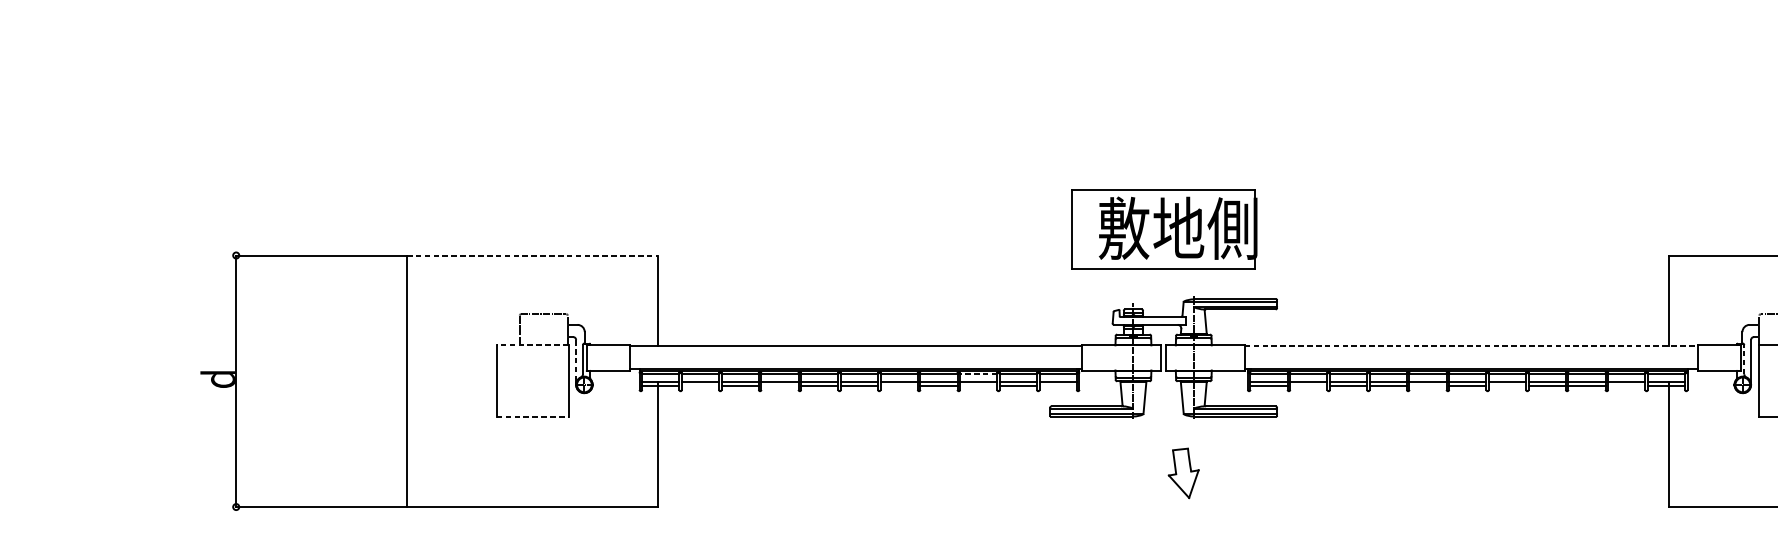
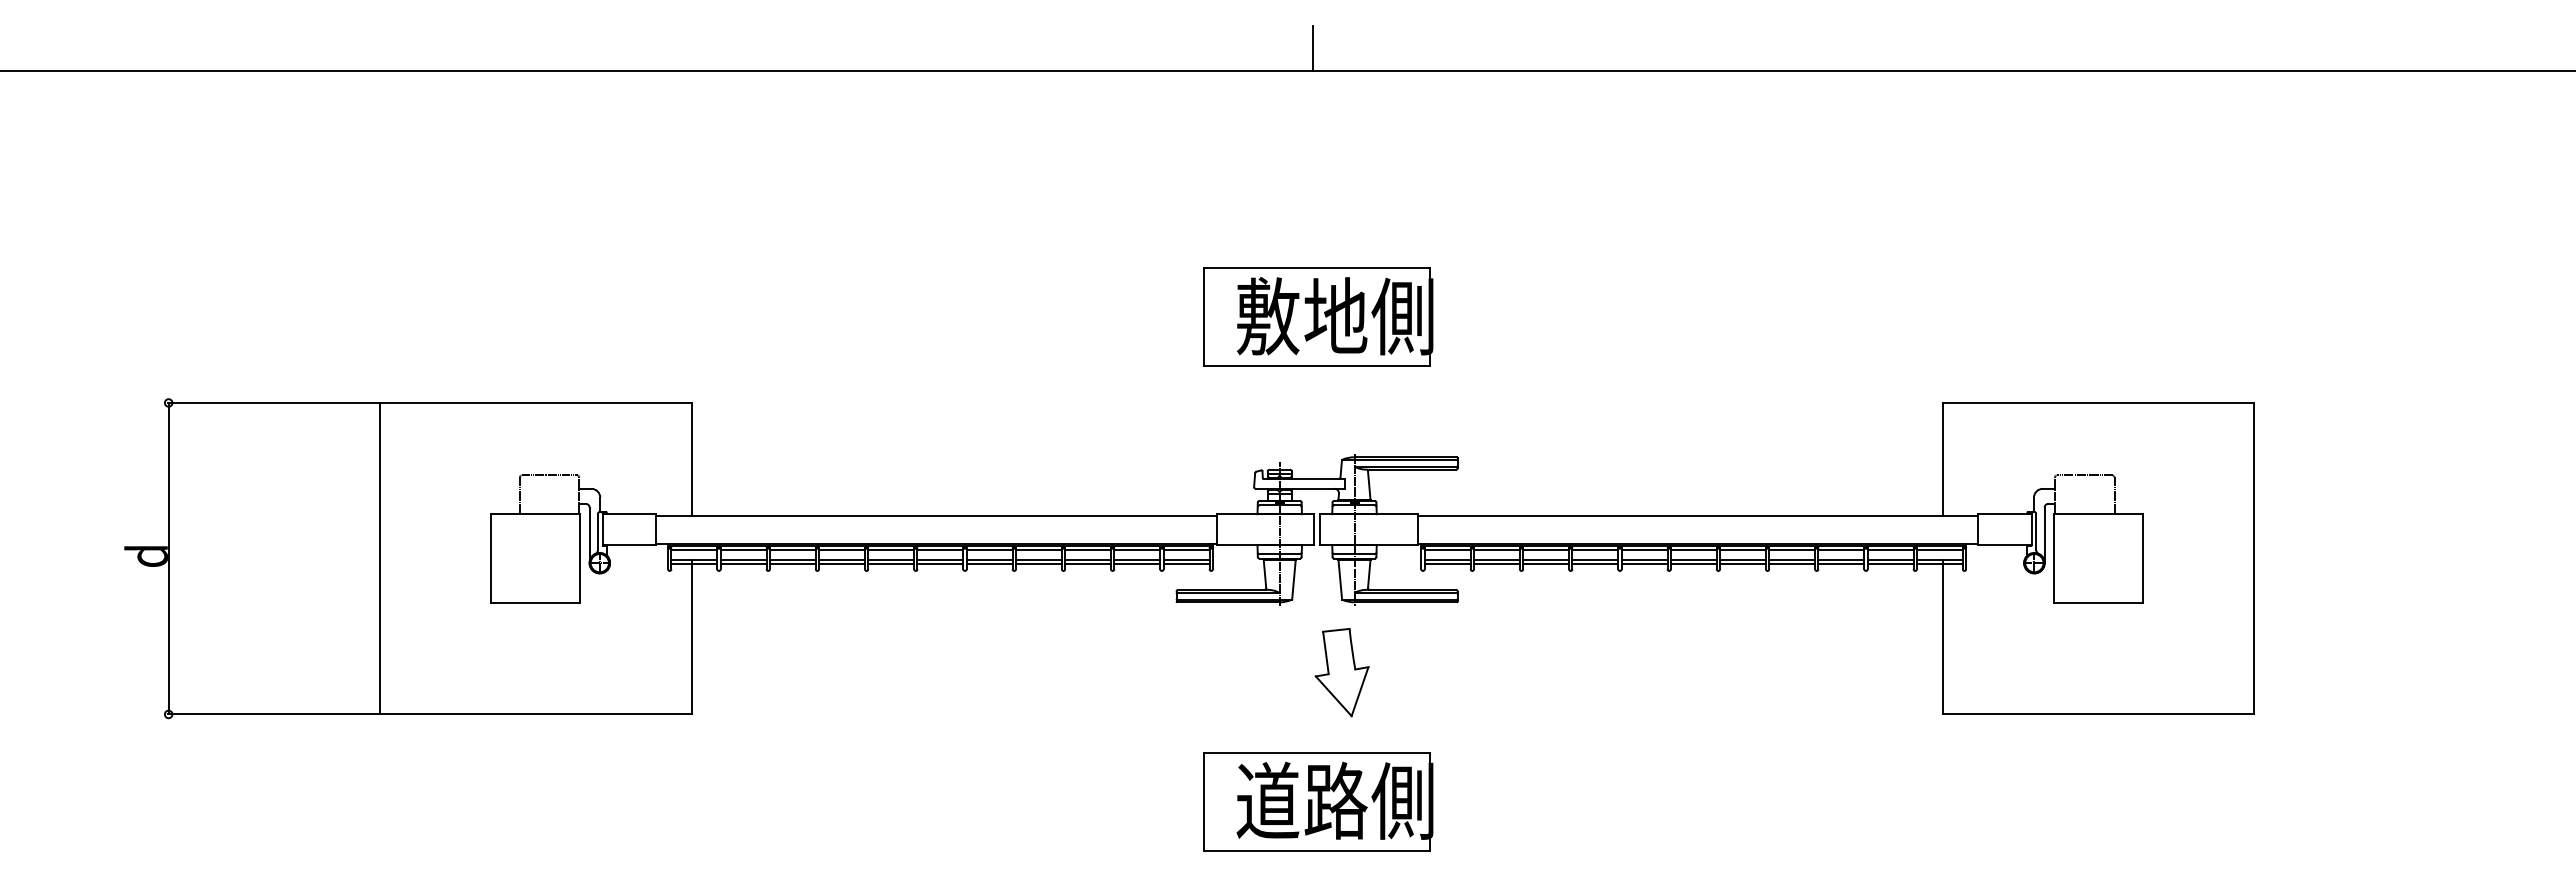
part: (1164, 228) -> (1318, 316), moved
line: (532, 255) -> (535, 402), dashed -> solid
line: (532, 345) -> (535, 514), dashed -> solid
line: (1471, 346) -> (1698, 515), dashed -> solid
line: (1744, 359) -> (2036, 531), dashed -> solid
line: (576, 360) -> (589, 532), dashed -> solid
line: (978, 374) -> (1087, 550), dashed -> solid
line: (700, 385) -> (743, 564), added
line: (780, 385) -> (842, 564), added
line: (899, 385) -> (989, 564), added
line: (979, 385) -> (1088, 564), added
line: (1058, 385) -> (1186, 564), added
line: (1308, 385) -> (1496, 564), added
line: (1427, 385) -> (1644, 564), added
line: (1507, 385) -> (1743, 564), added
line: (1626, 385) -> (1890, 564), added
line: (533, 417) -> (536, 603), dashed -> solid
part: (1183, 473) -> (1341, 672), size x1.43

